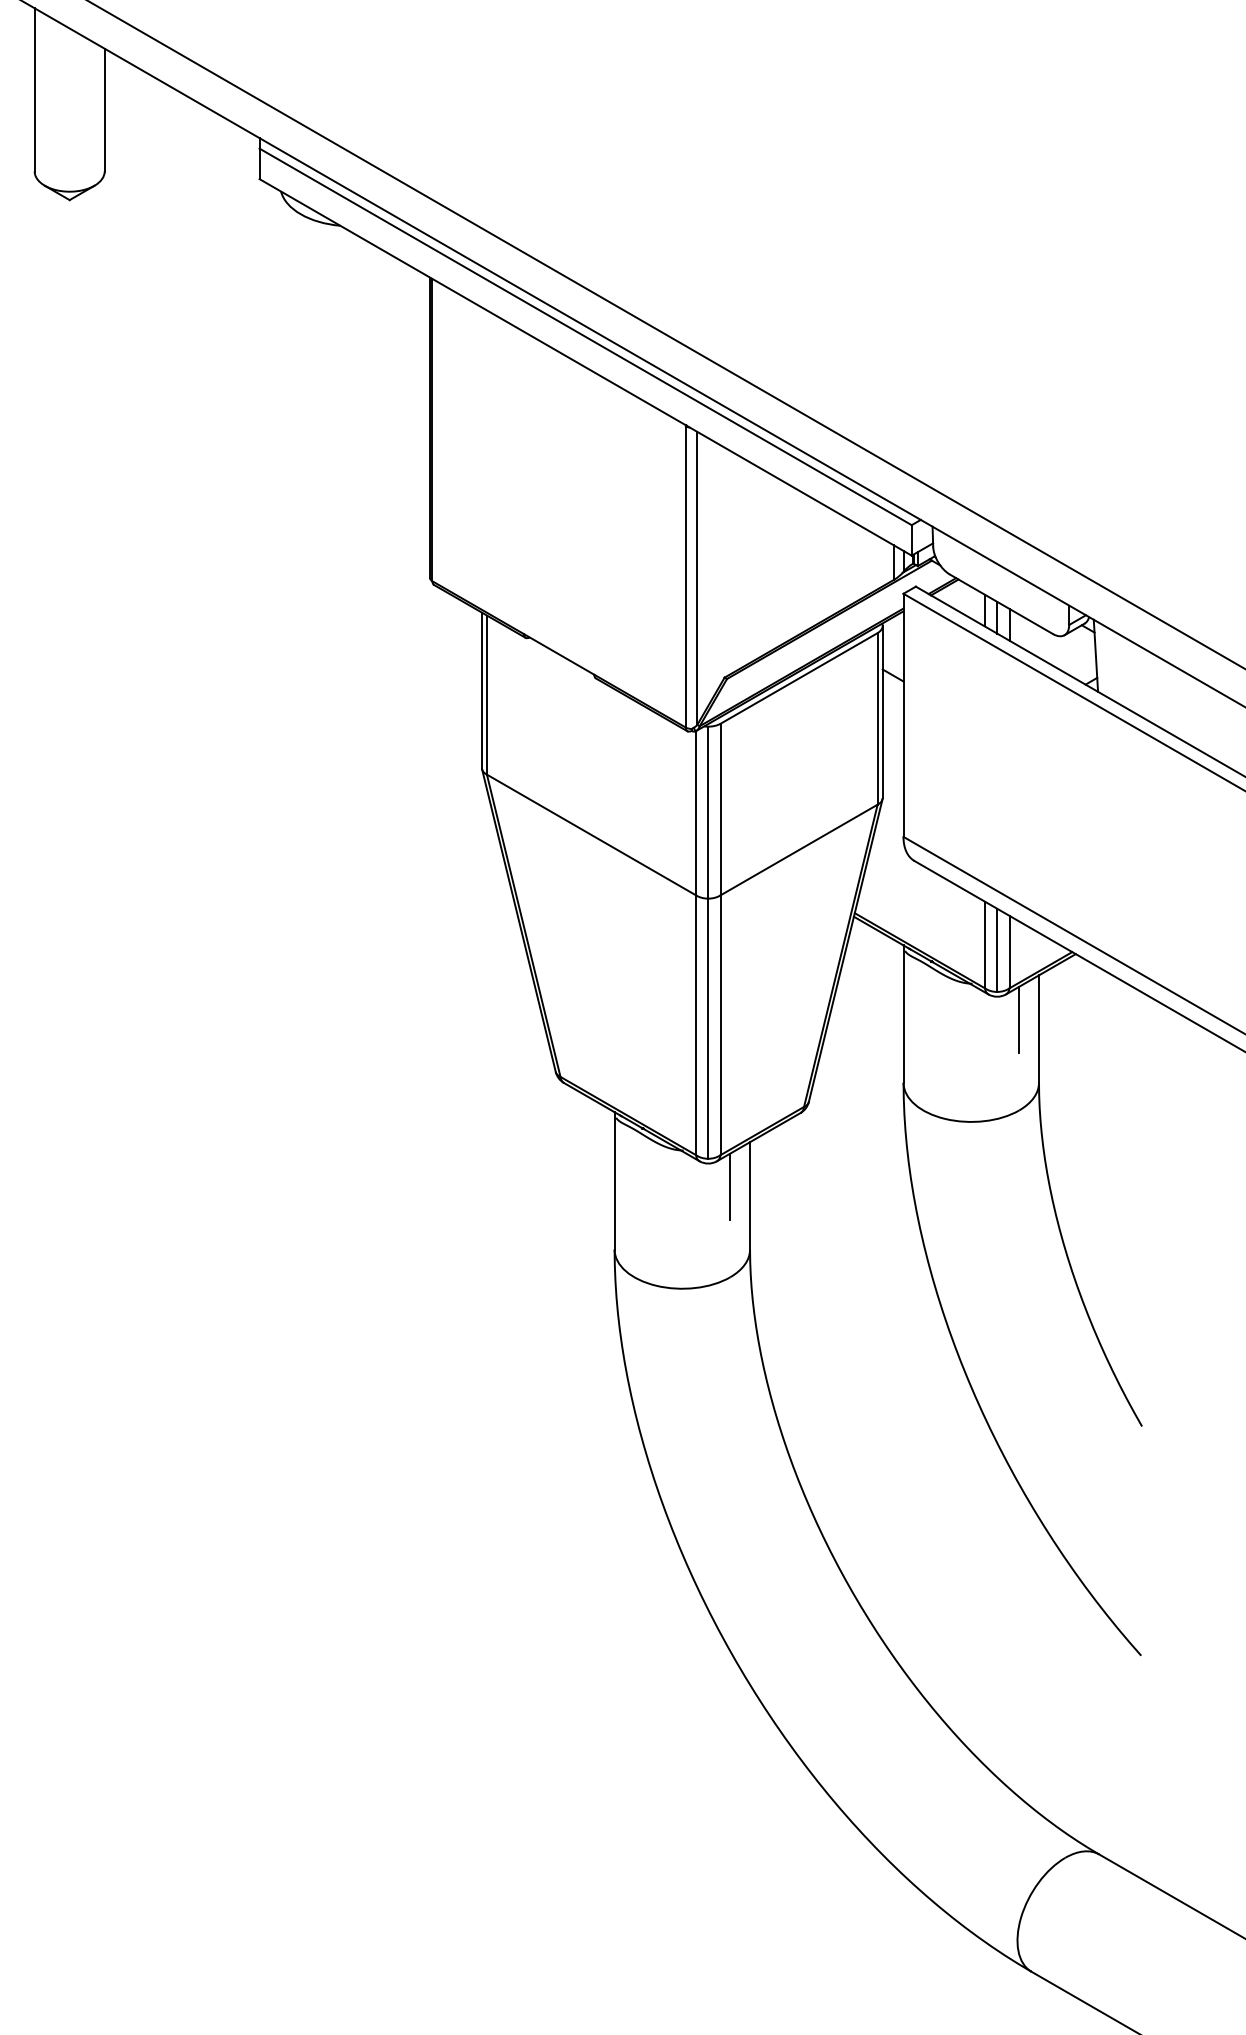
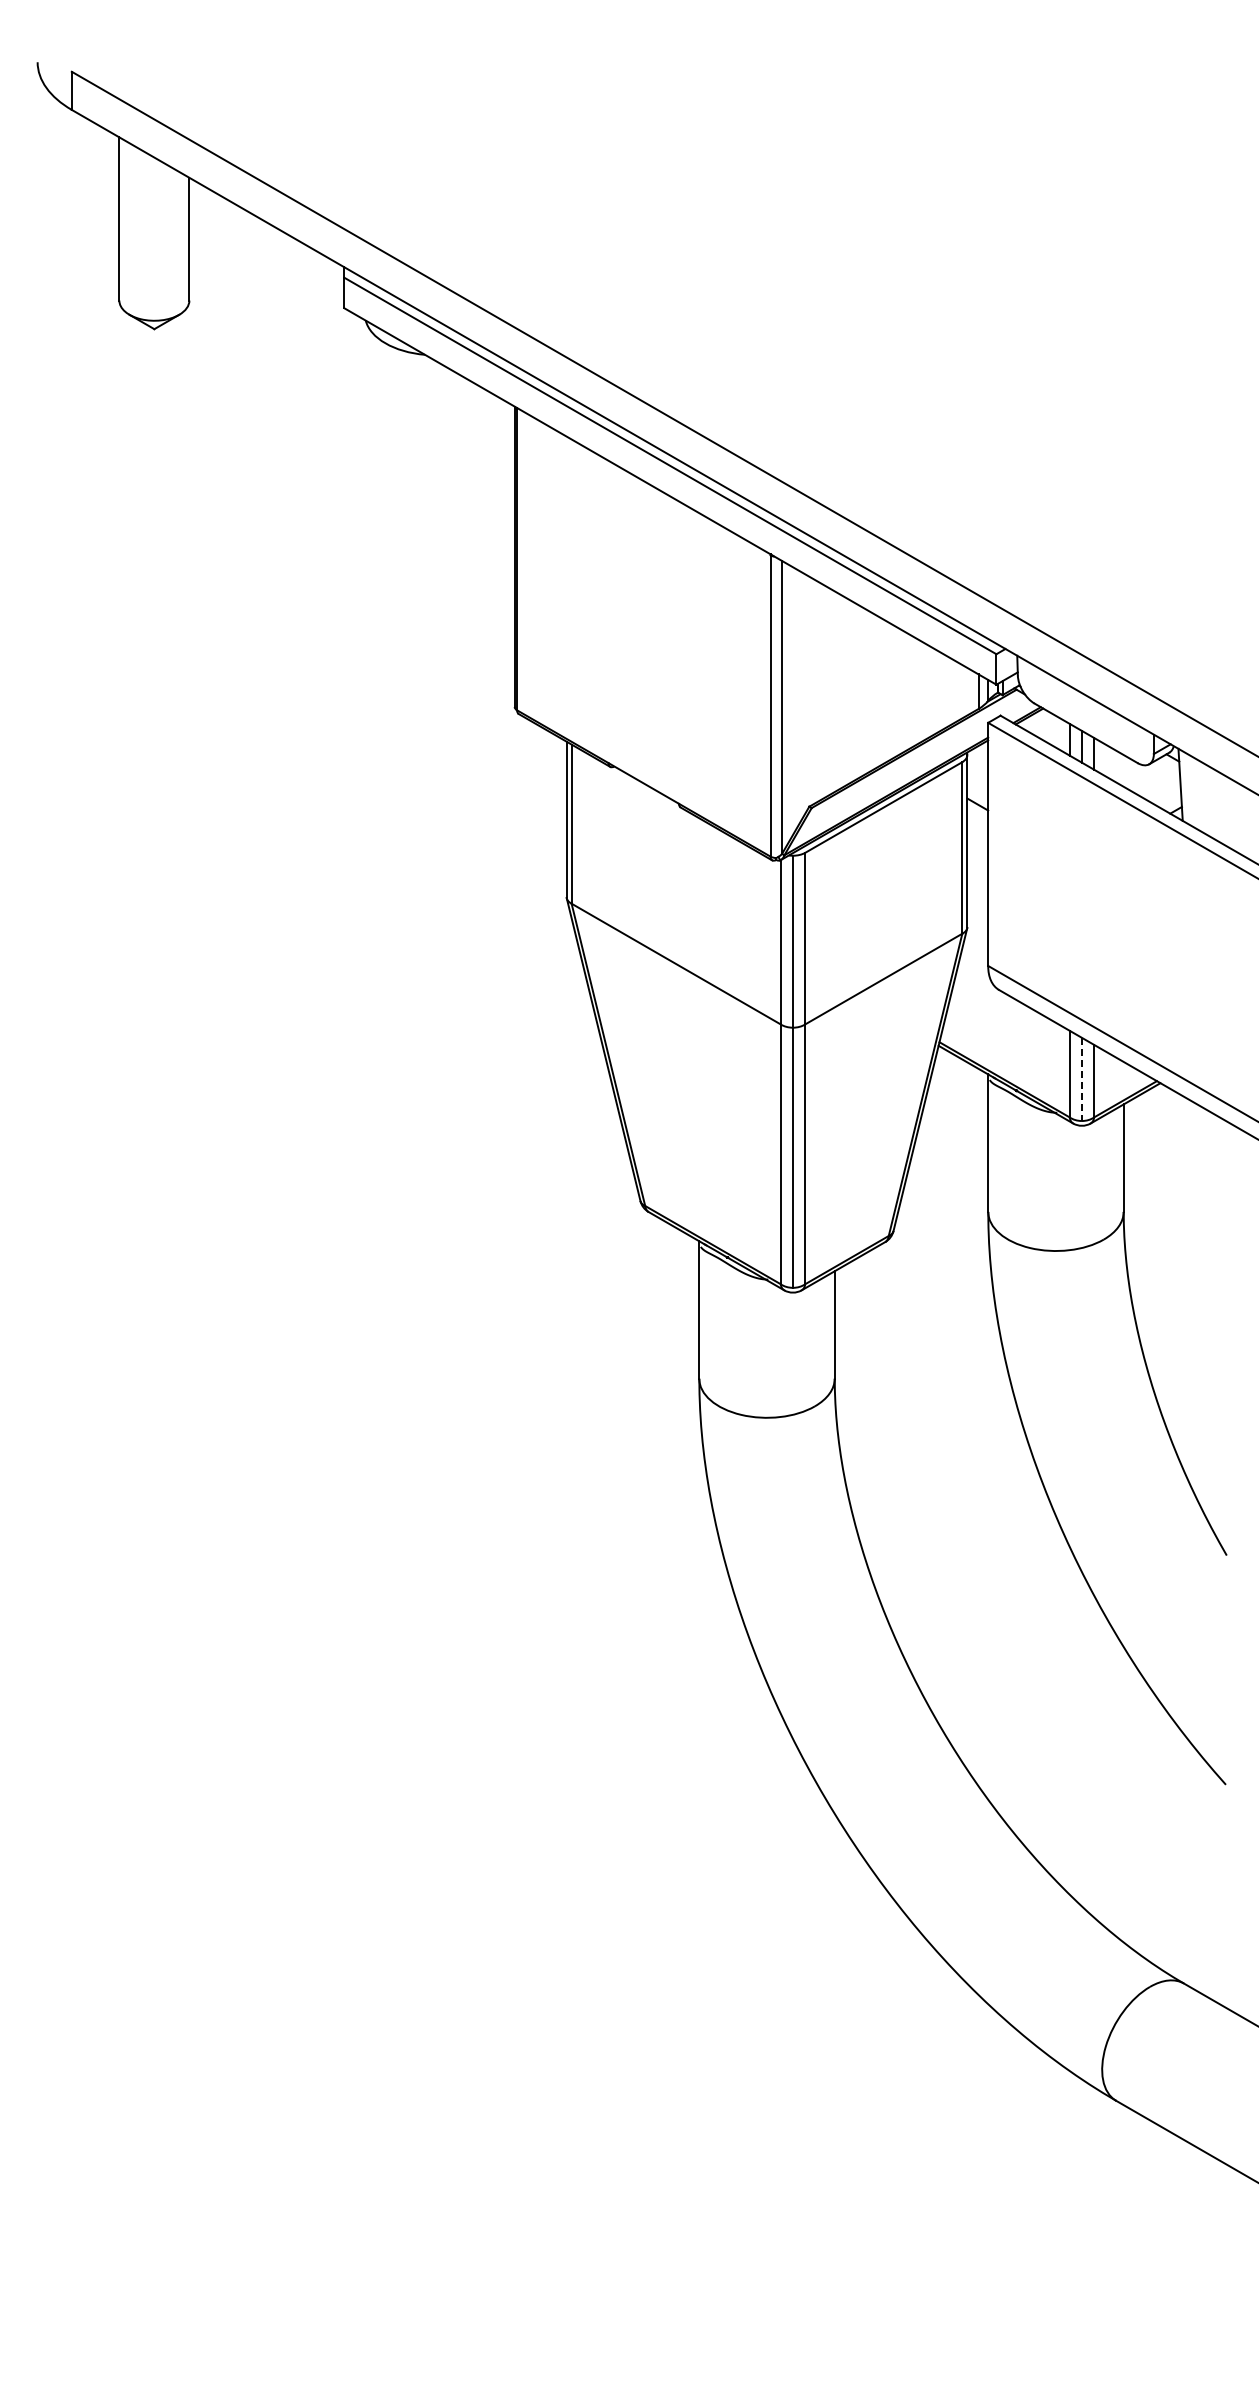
line: (996, 950) -> (1081, 1079), solid -> dashed
line: (1018, 1019) -> (1103, 1148), removed
line: (729, 1186) -> (814, 1315), removed

